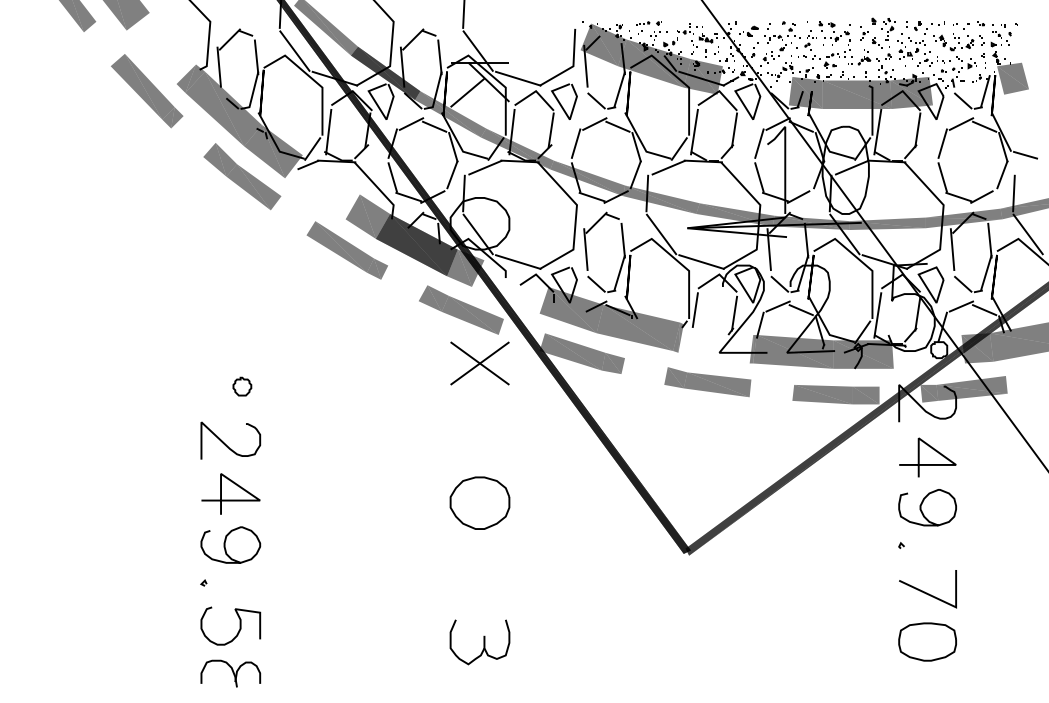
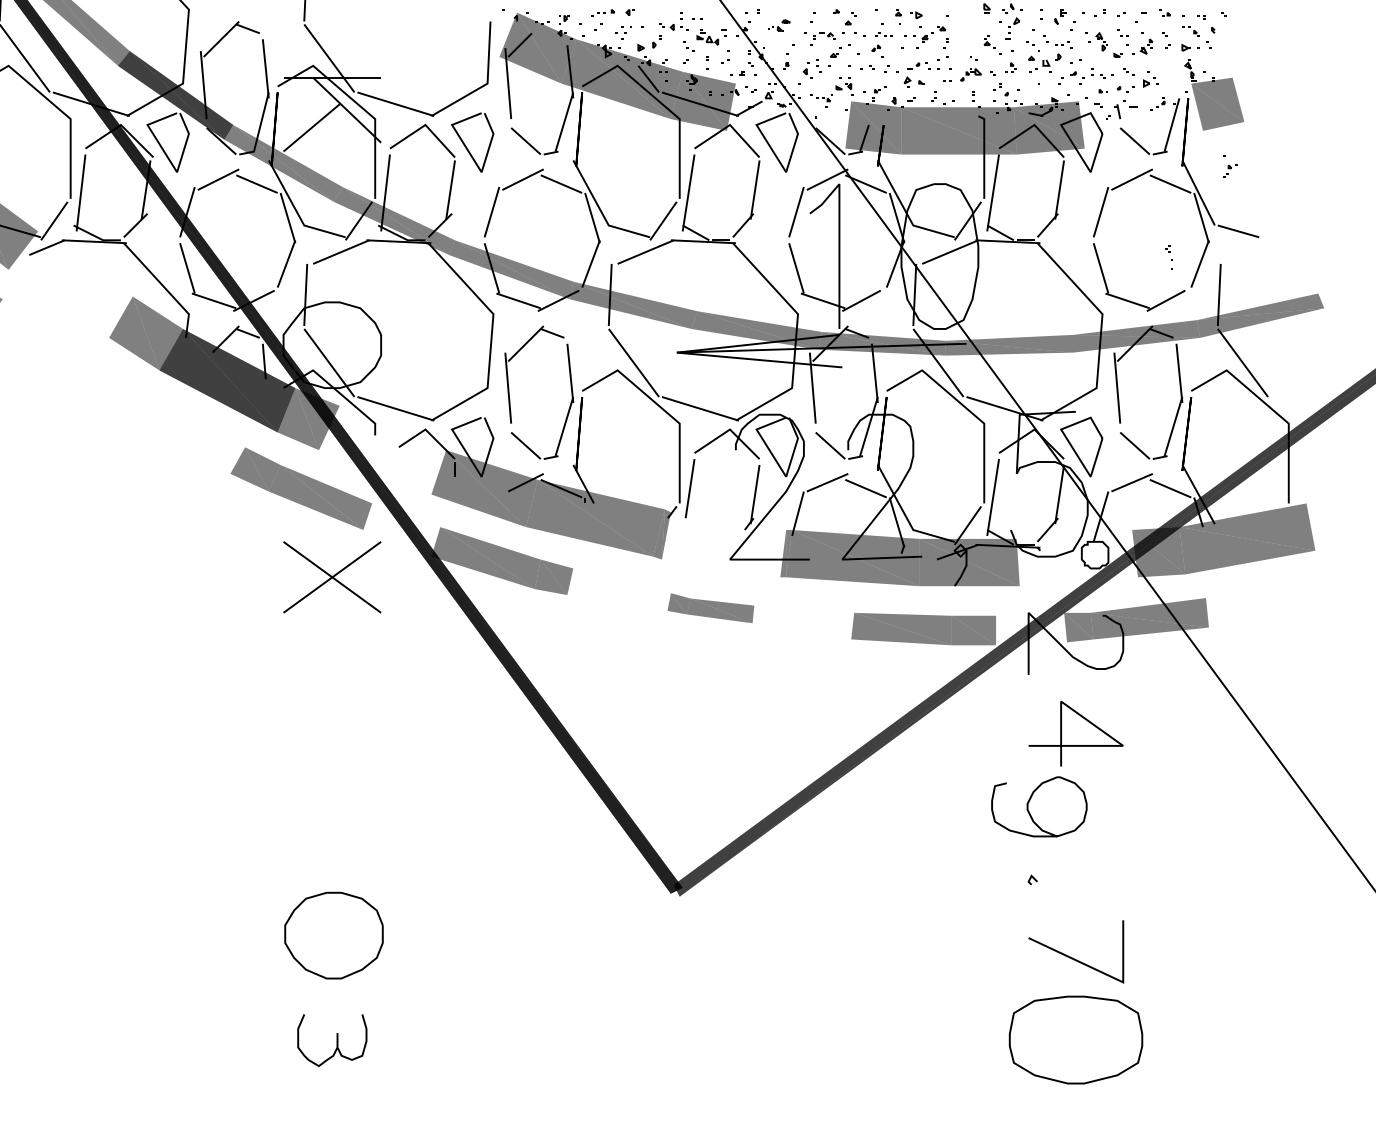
part: (748, 30) -> (778, 24), size x0.7
part: (864, 33) -> (1230, 167), moved
part: (983, 60) -> (1168, 256), moved
part: (346, 250) -> (110, 389), removed
part: (707, 381) -> (710, 607), size x0.6
part: (479, 502) -> (333, 934), moved
curve: (922, 504) -> (1030, 801), moved
part: (927, 641) -> (1075, 1039), size x1.4
part: (479, 642) -> (331, 1040), size x0.7

